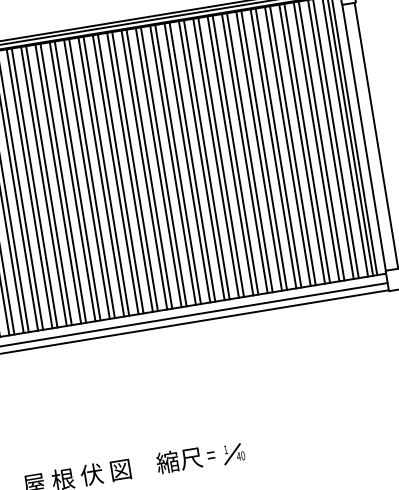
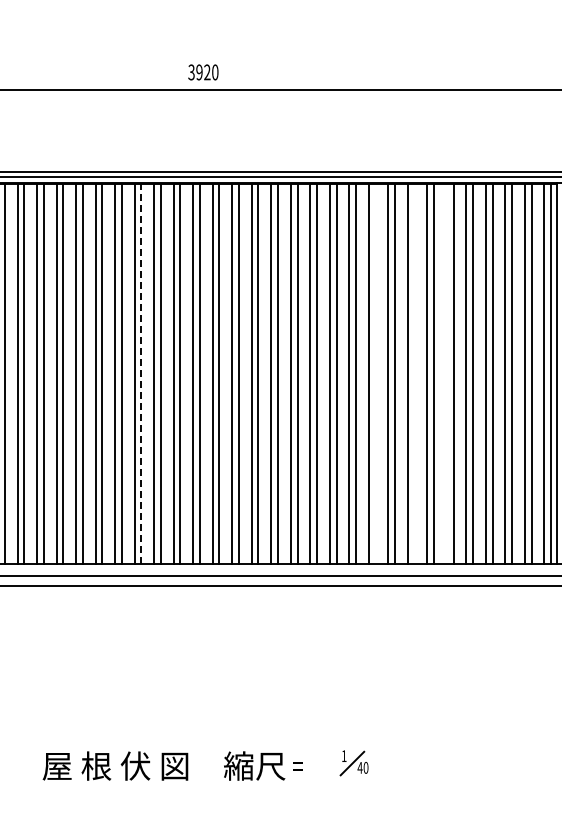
line: (273, 148) -> (446, 373), removed
line: (249, 152) -> (414, 373), removed
line: (221, 157) -> (375, 373), removed
line: (49, 185) -> (141, 374), solid -> dashed
part: (233, 454) -> (353, 763), moved

